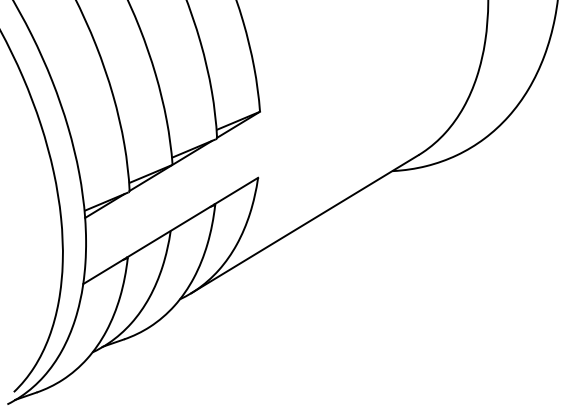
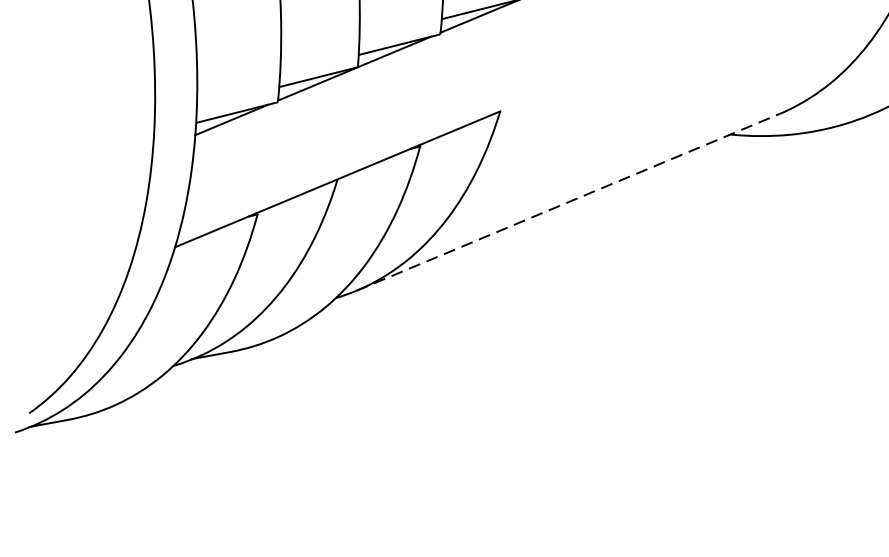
line: (304, 224) -> (567, 202), solid -> dashed

